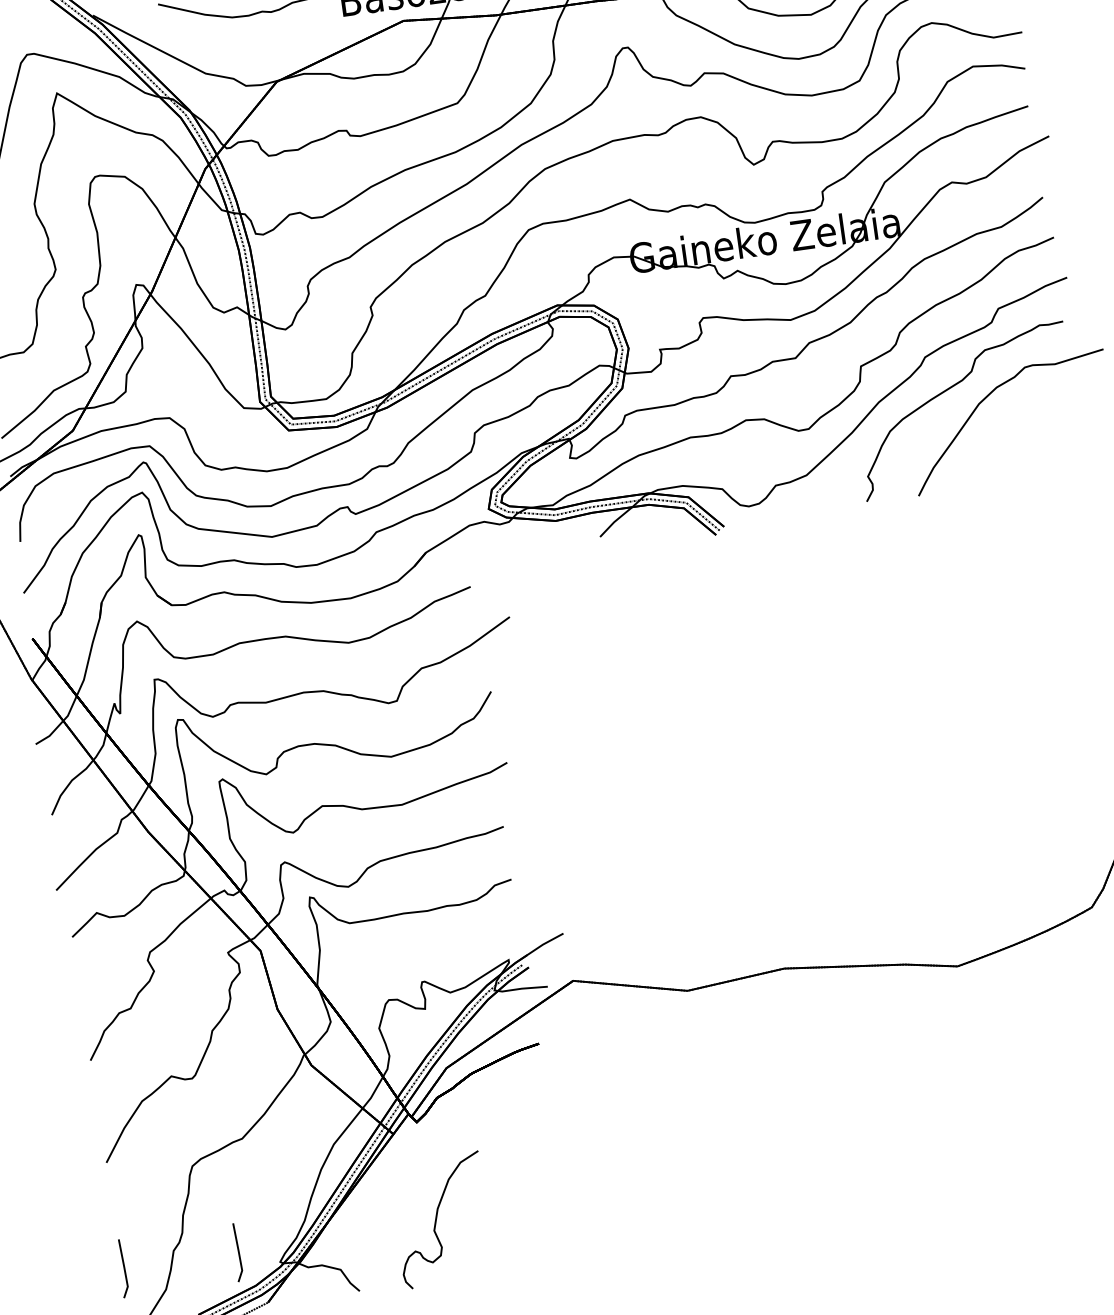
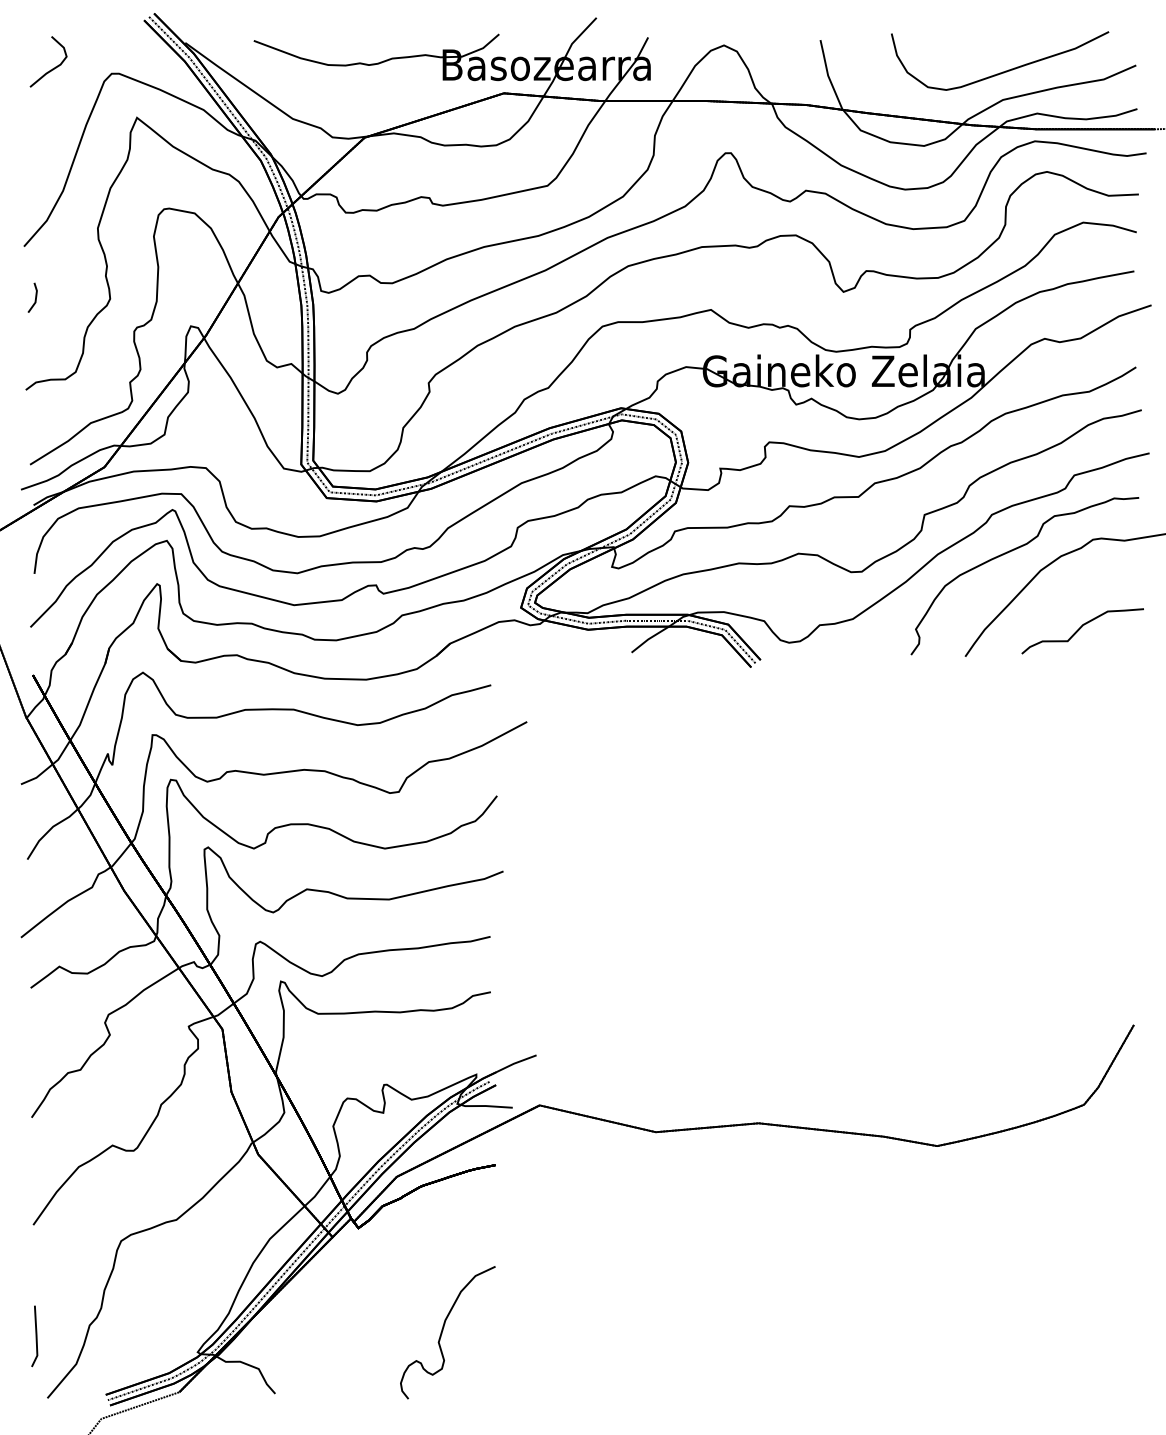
part: (1027, 456) -> (1082, 631), added
curve: (437, 1218) -> (443, 1330), moved
line: (237, 1252) -> (155, 1336), removed

